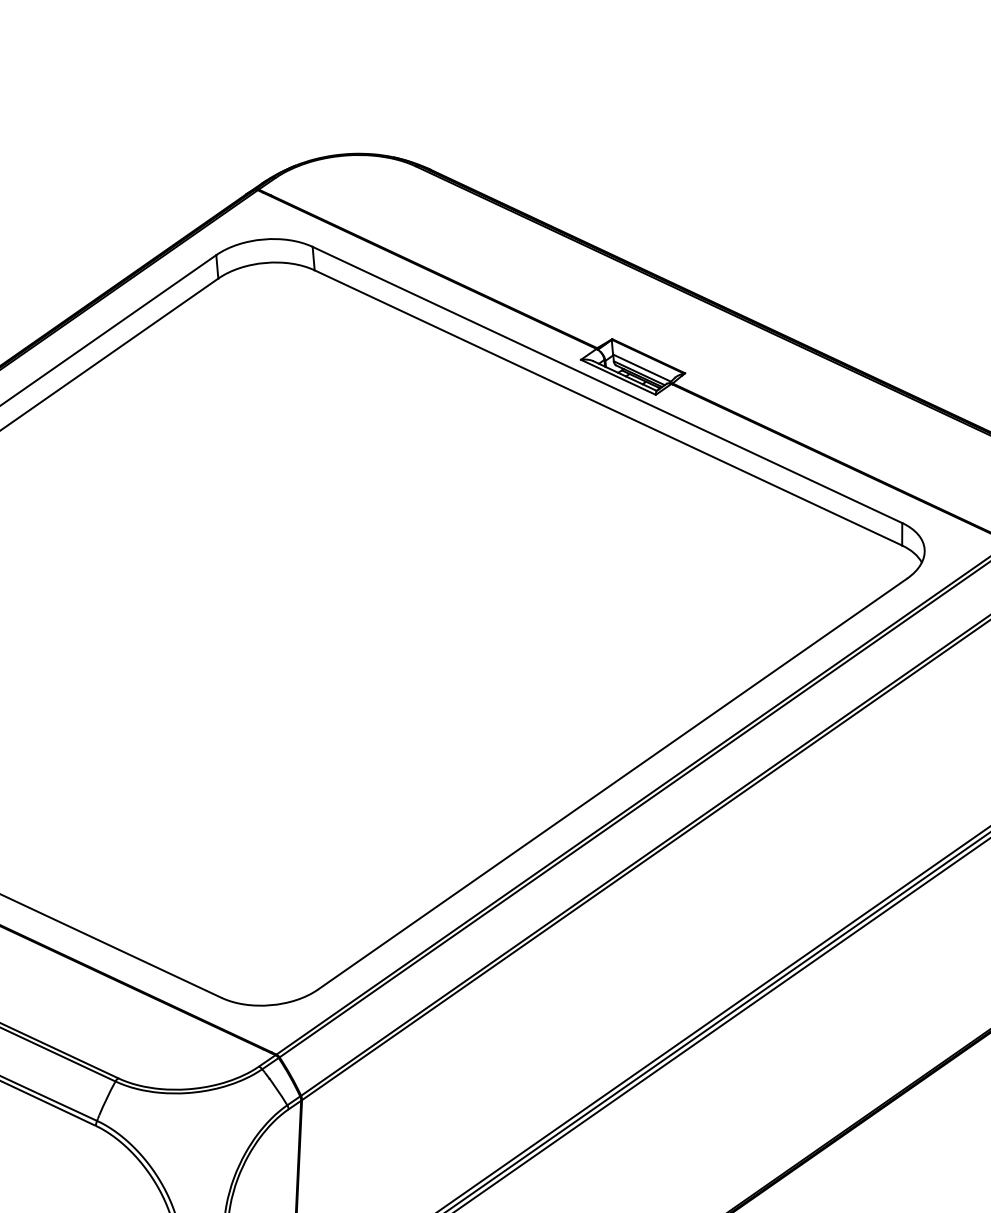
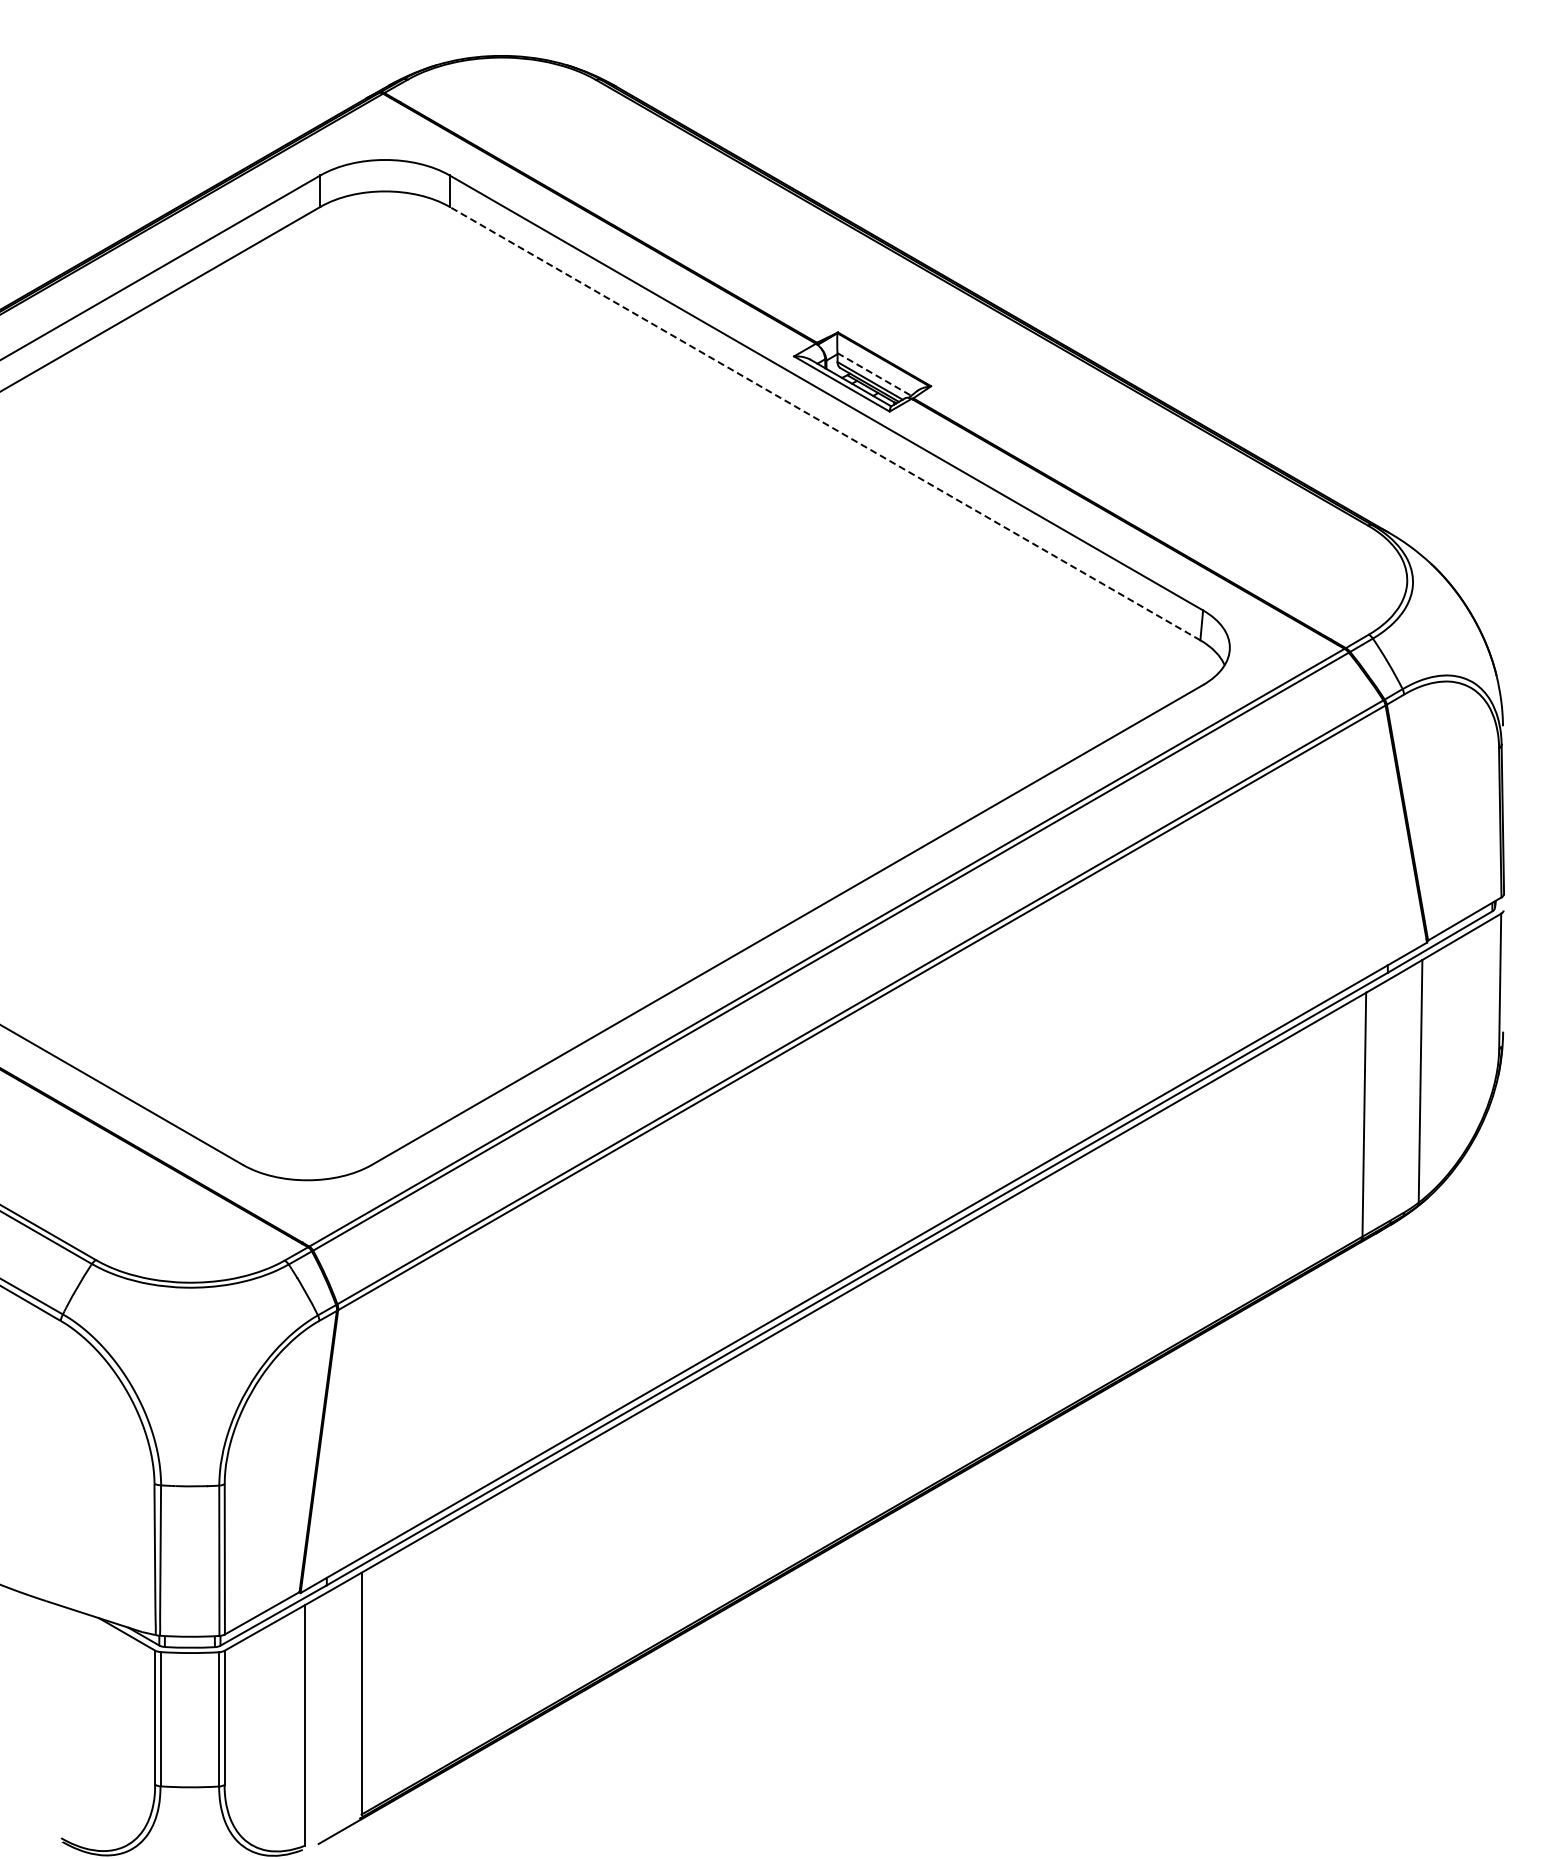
line: (642, 368) -> (874, 374), solid -> dashed
line: (608, 407) -> (824, 423), solid -> dashed

